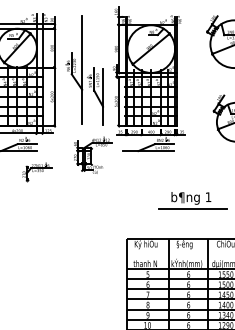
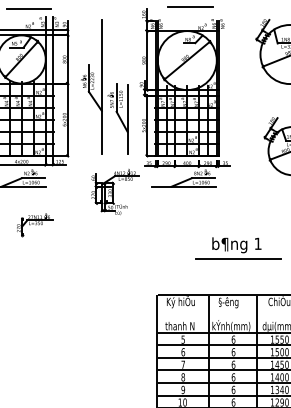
line: (153, 6) -> (190, 7), added
line: (23, 7) -> (29, 9), added
part: (37, 172) -> (35, 225), moved

